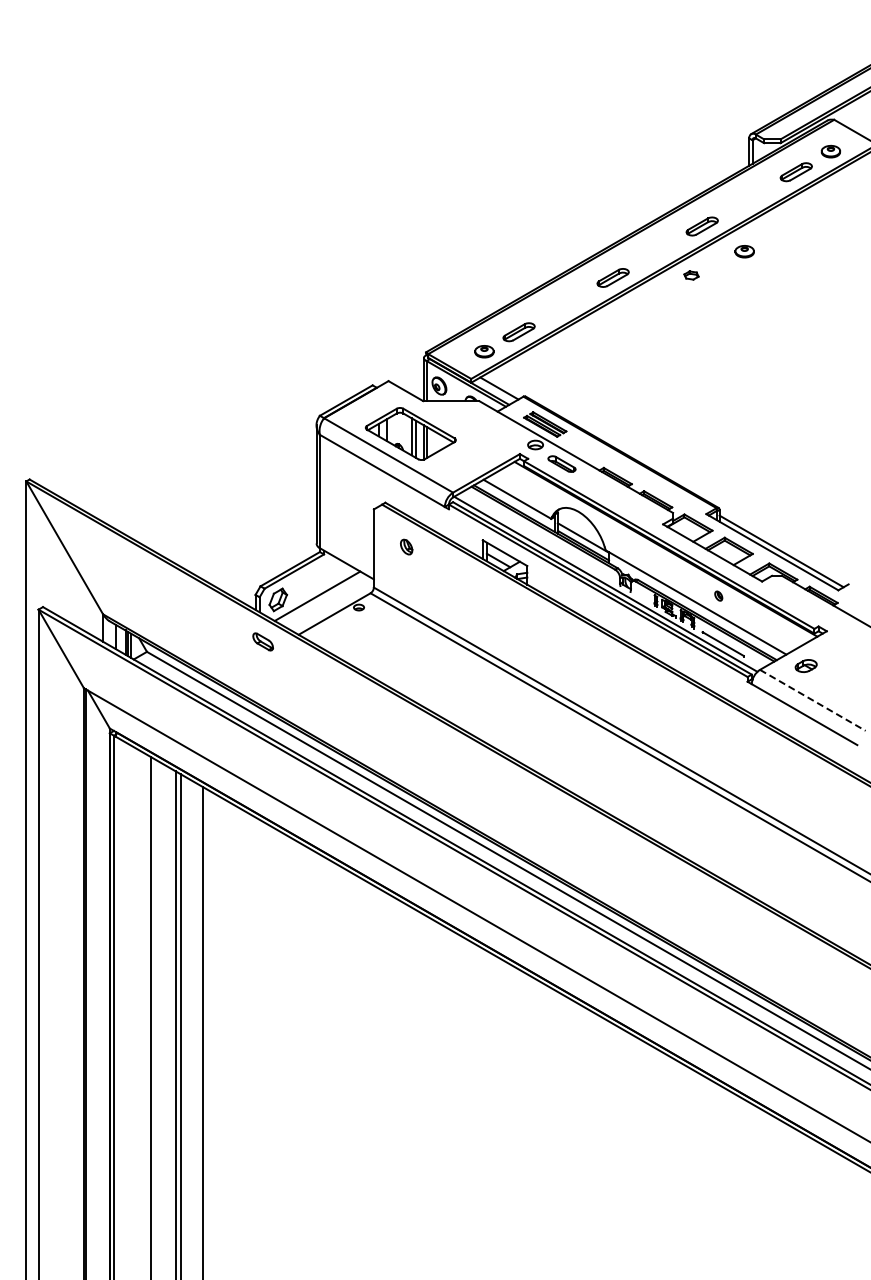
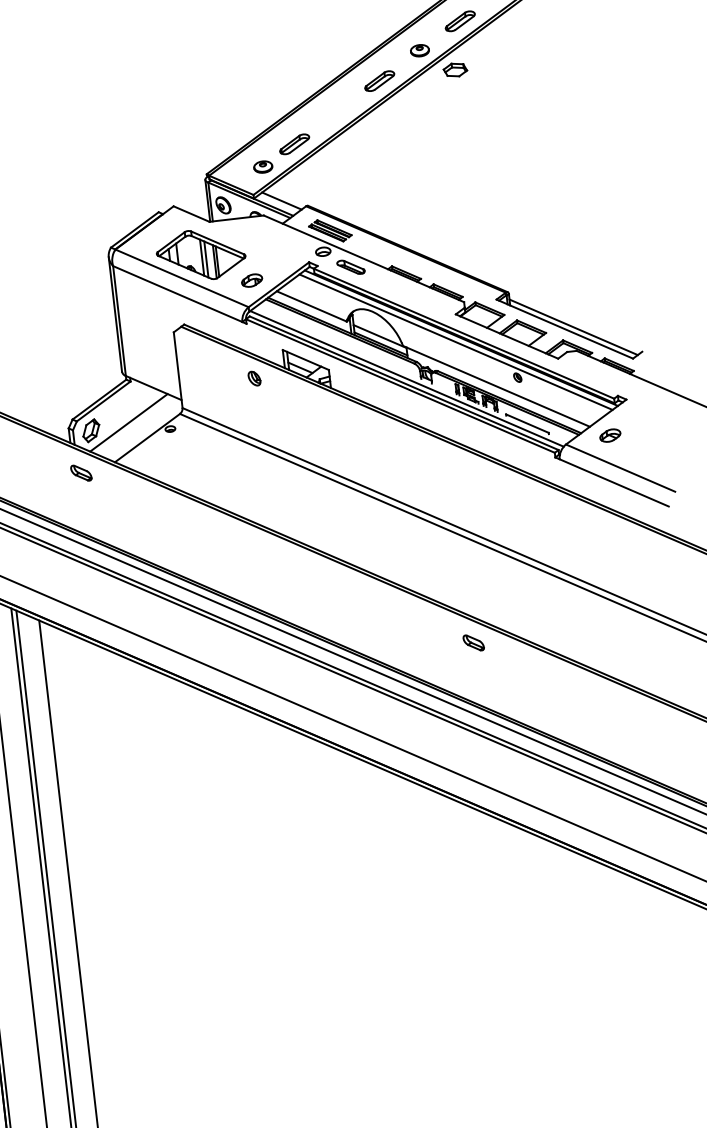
part: (744, 251) -> (419, 50), moved
part: (691, 275) -> (455, 70), size x1.67
part: (459, 465) -> (251, 280), added
part: (406, 546) -> (254, 378), moved
line: (659, 552) -> (455, 342), added
line: (812, 700) -> (620, 468), dashed -> solid
part: (642, 860) -> (473, 642), added

